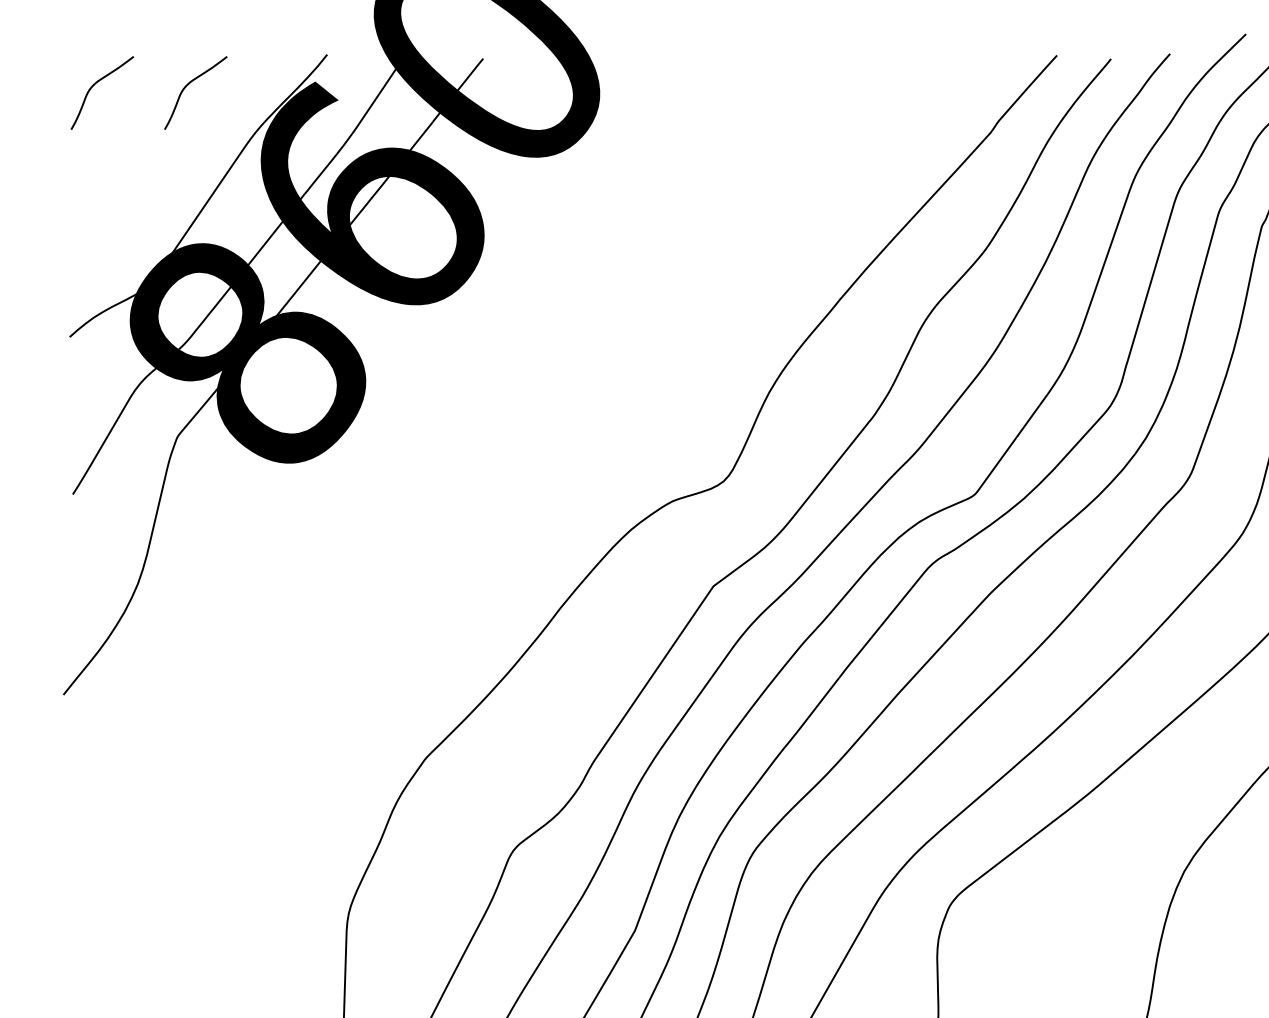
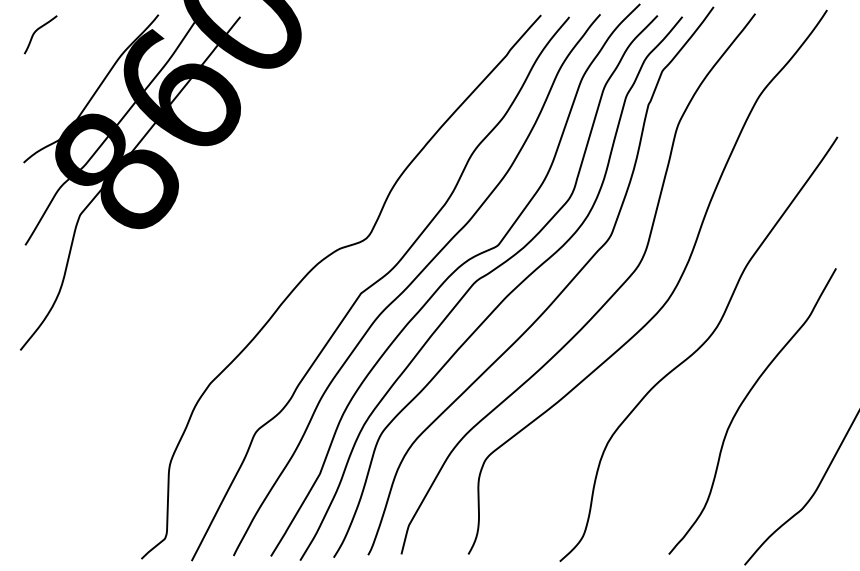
curve: (189, 84) -> (86, 30), removed

